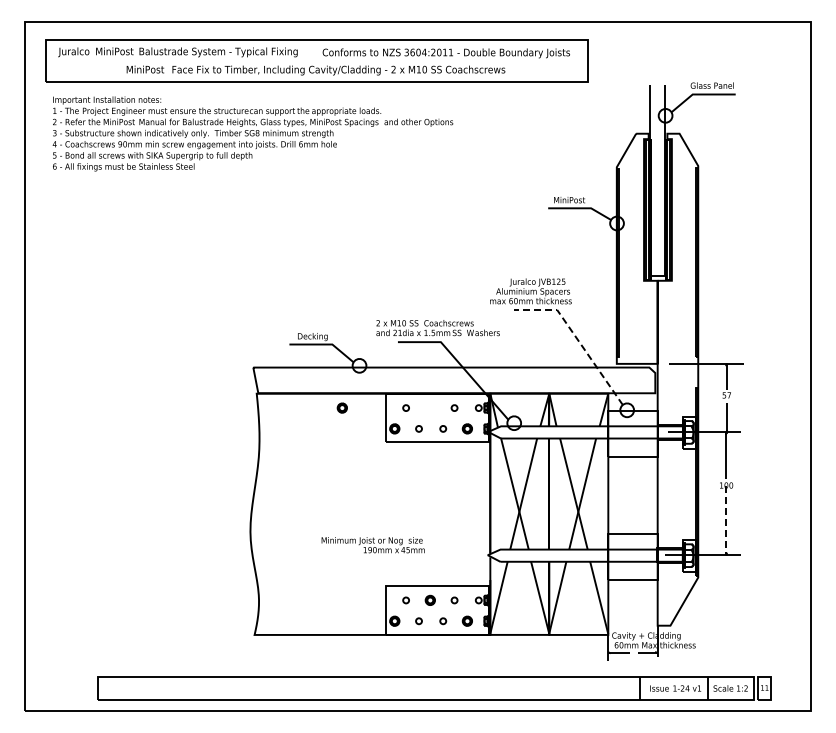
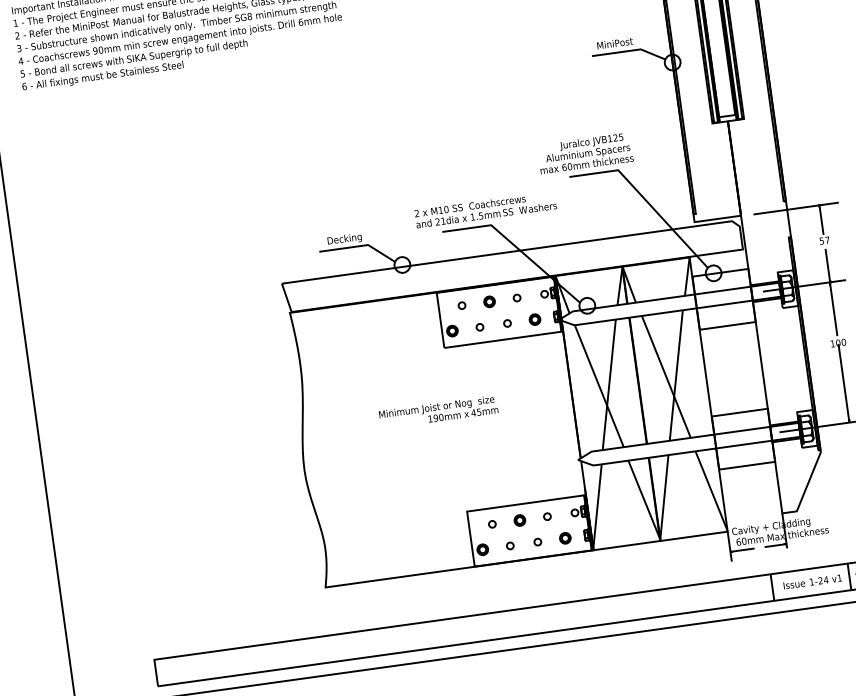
line: (577, 339) -> (646, 200), dashed -> solid
part: (341, 407) -> (488, 301), moved
line: (726, 520) -> (843, 382), dashed -> solid
text: (372, 545) -> (437, 412), moved

